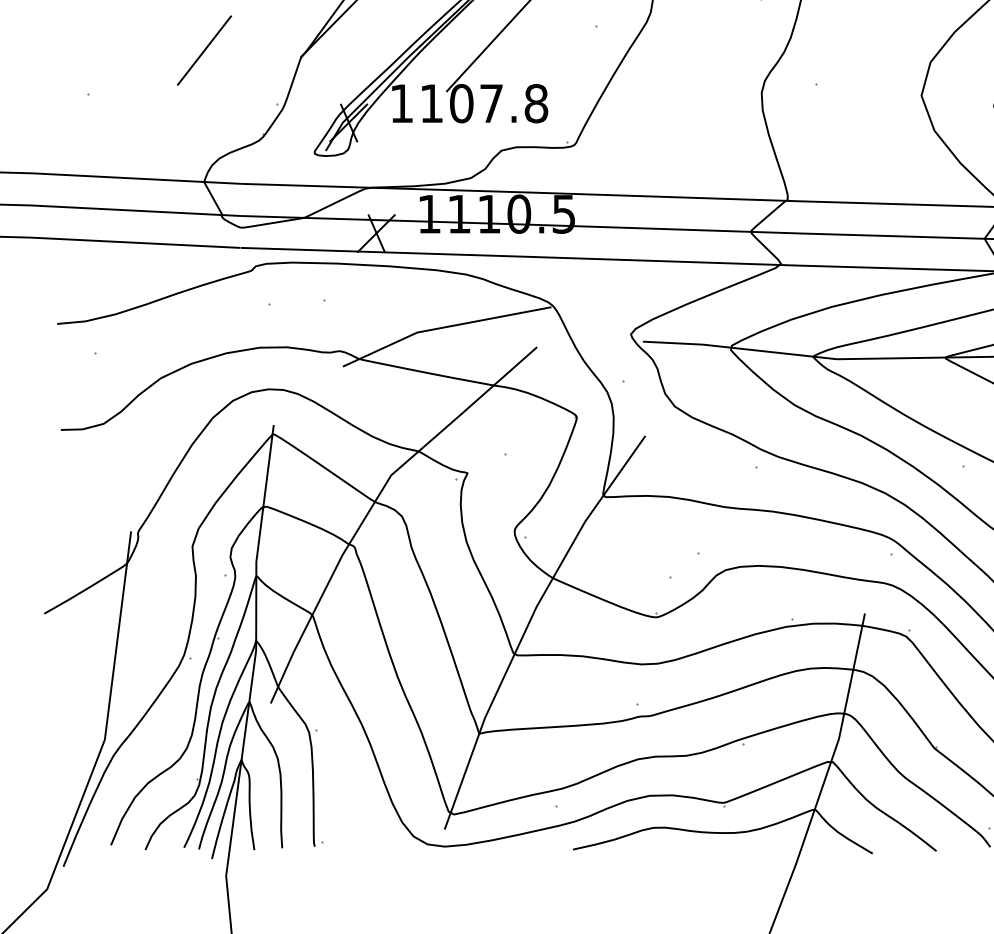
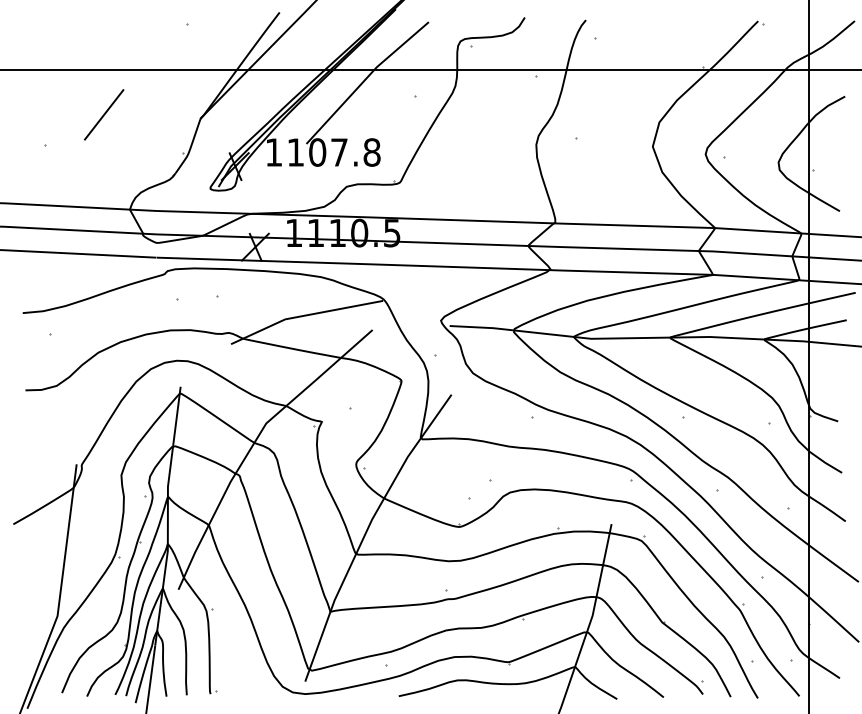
line: (203, 50) -> (103, 114), moved

